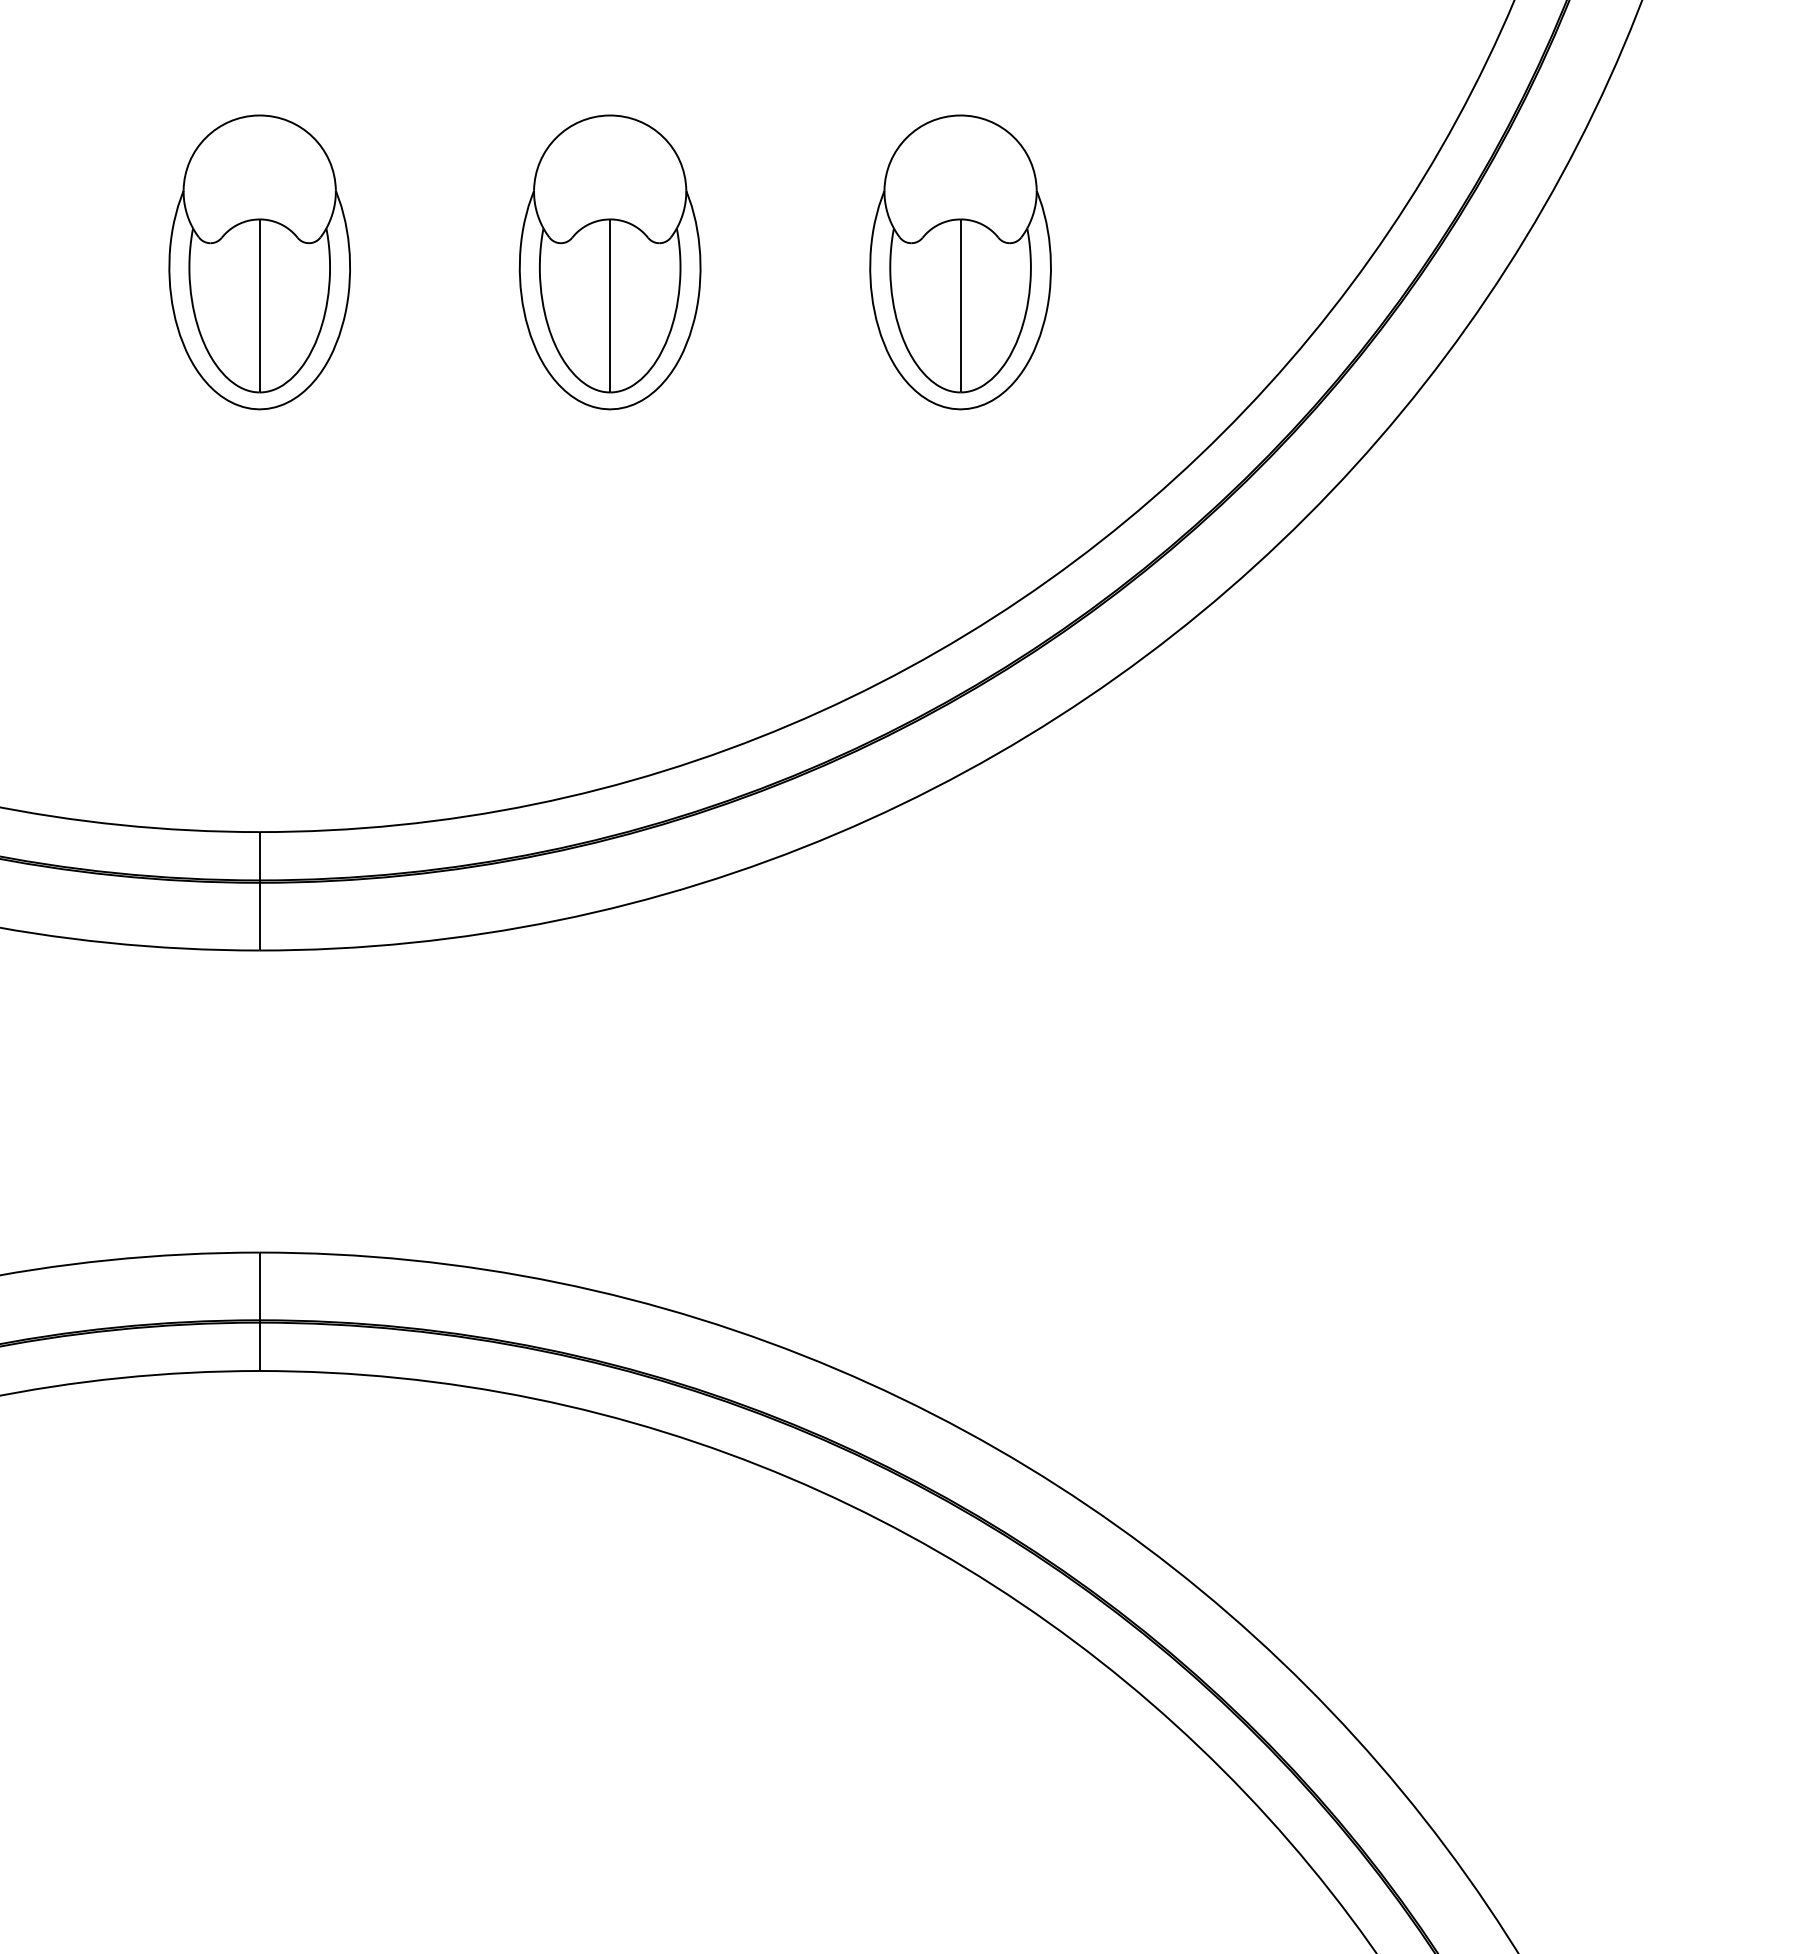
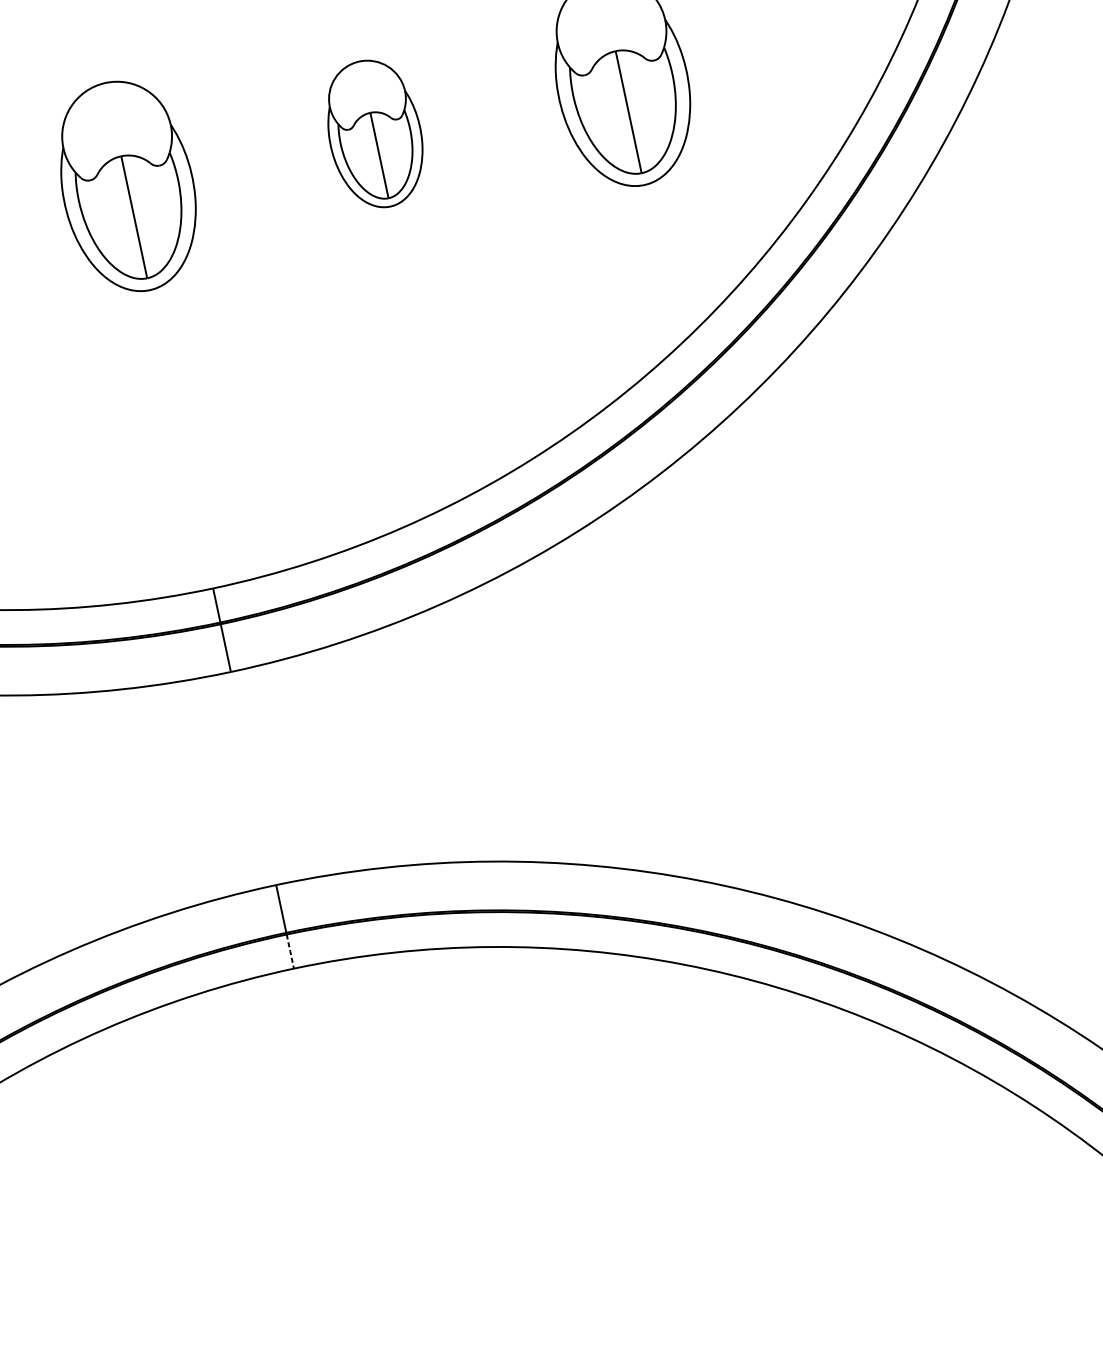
part: (609, 262) -> (374, 134), size x0.7
line: (259, 1346) -> (290, 951), solid -> dashed

